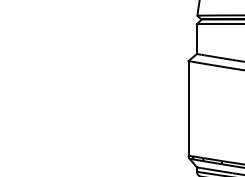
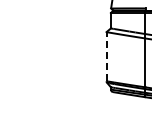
line: (188, 108) -> (106, 56), solid -> dashed

